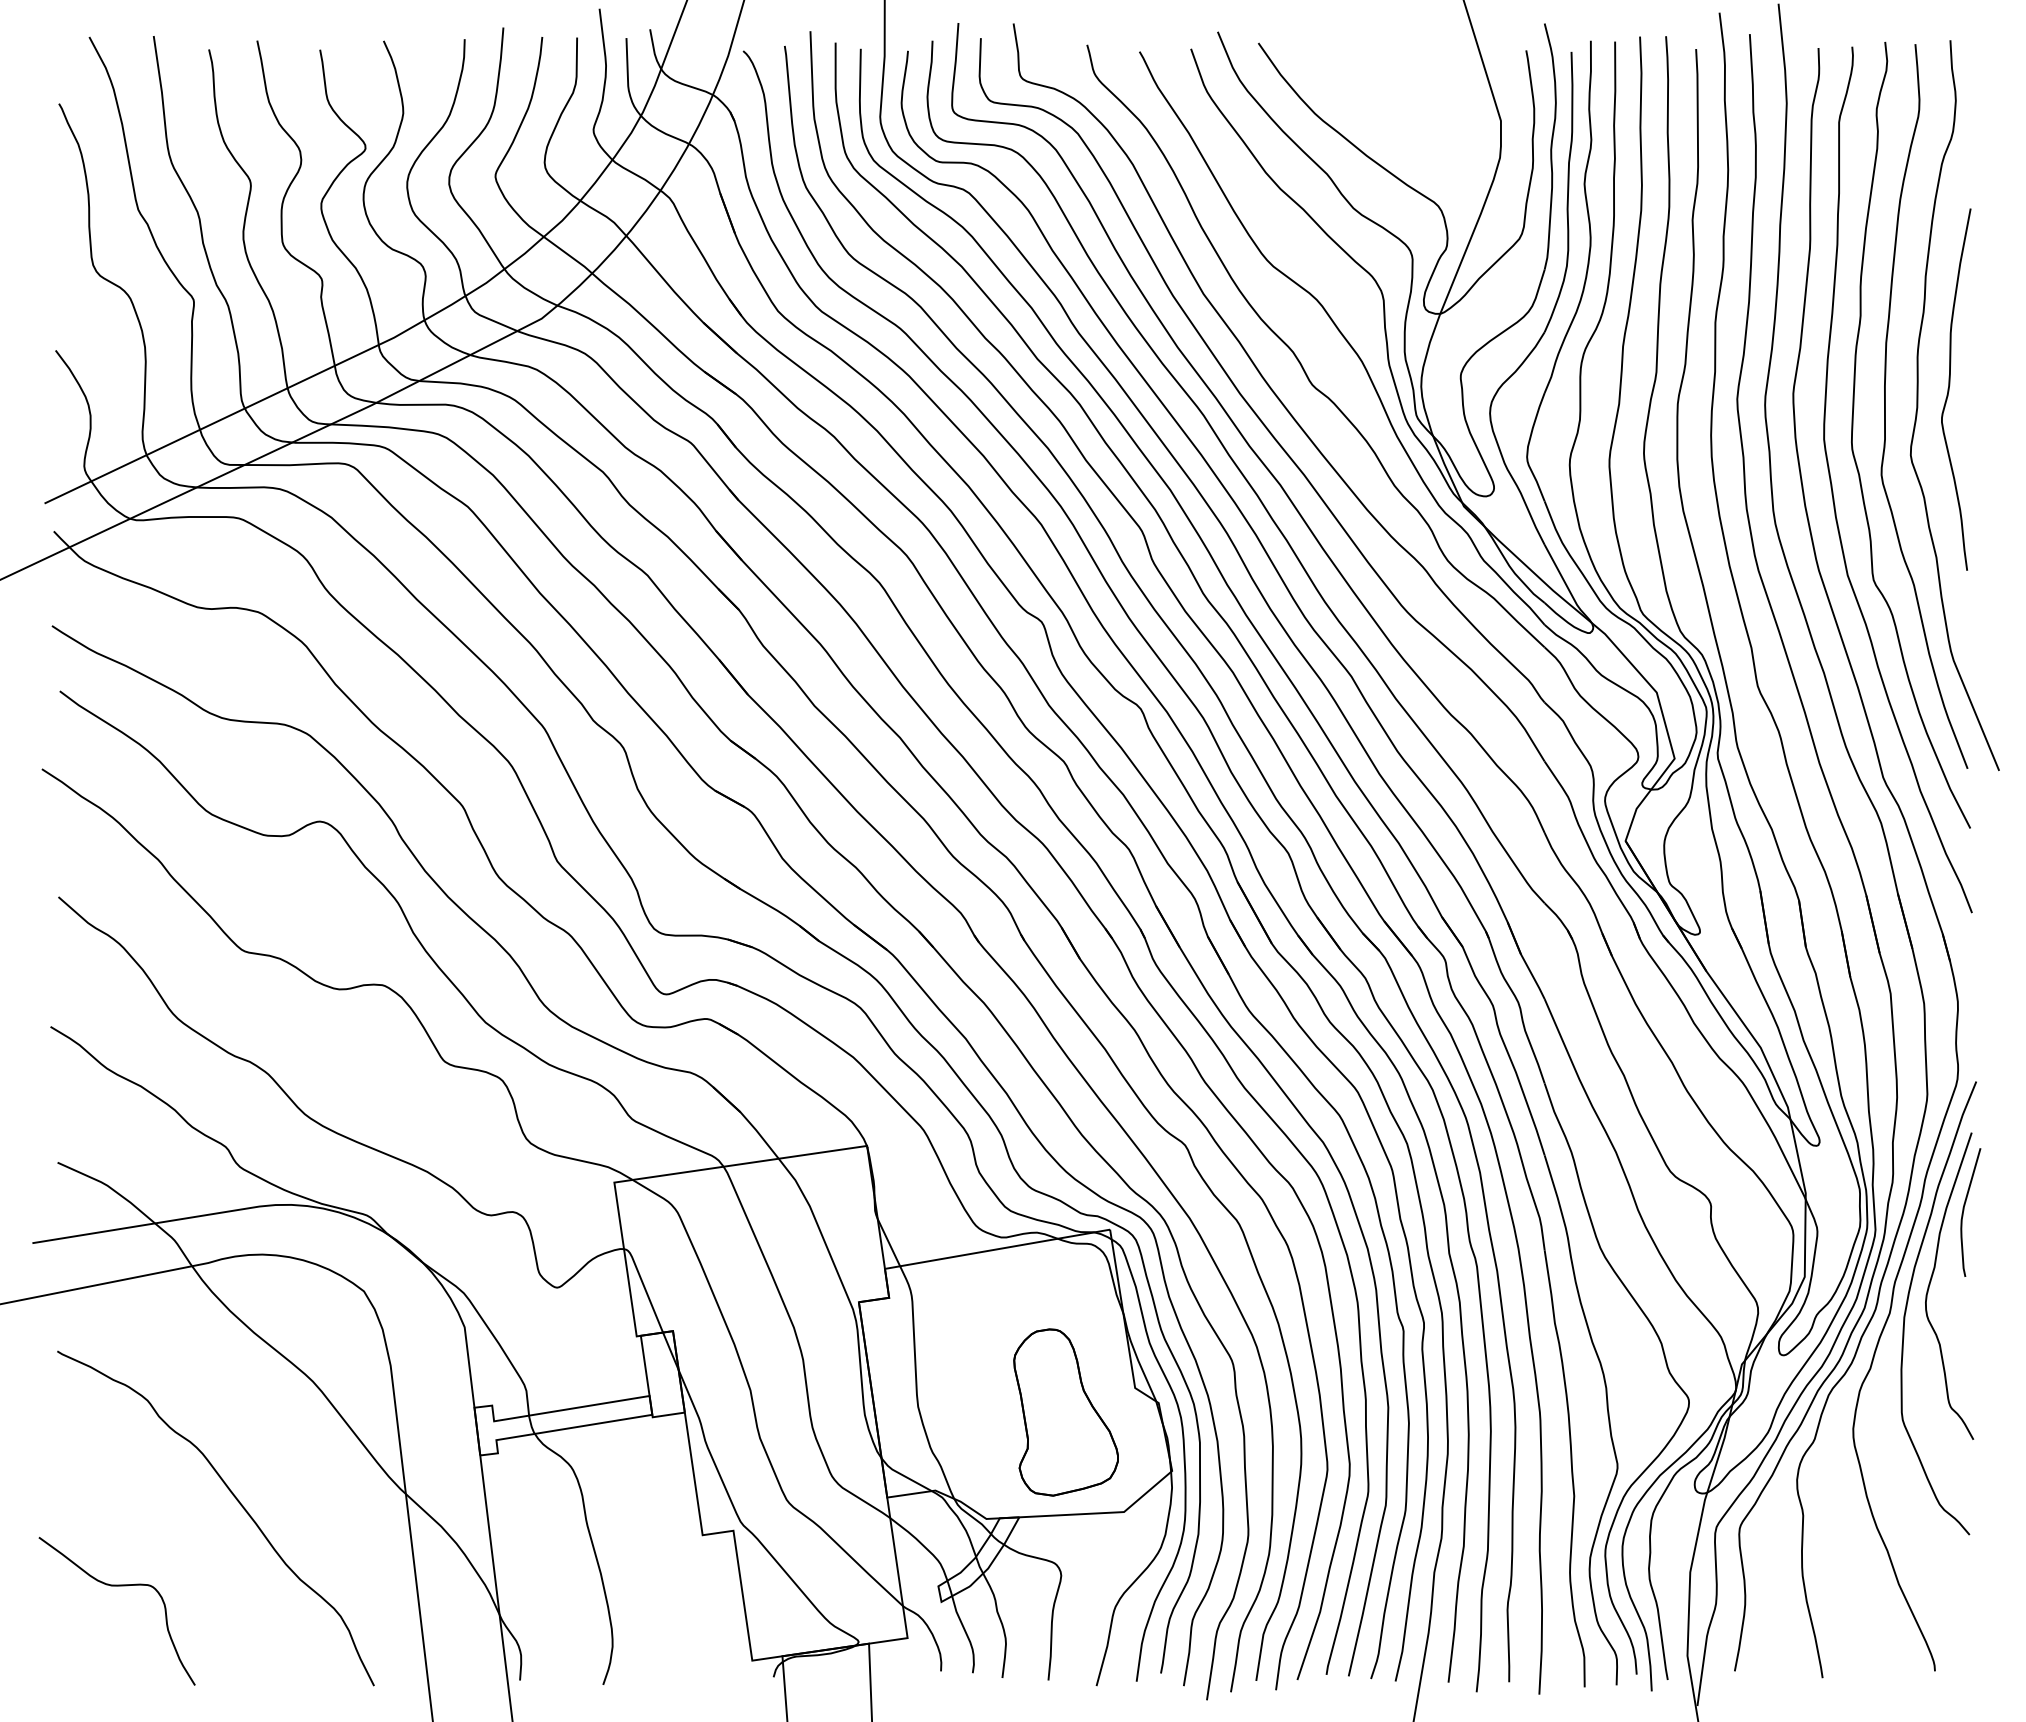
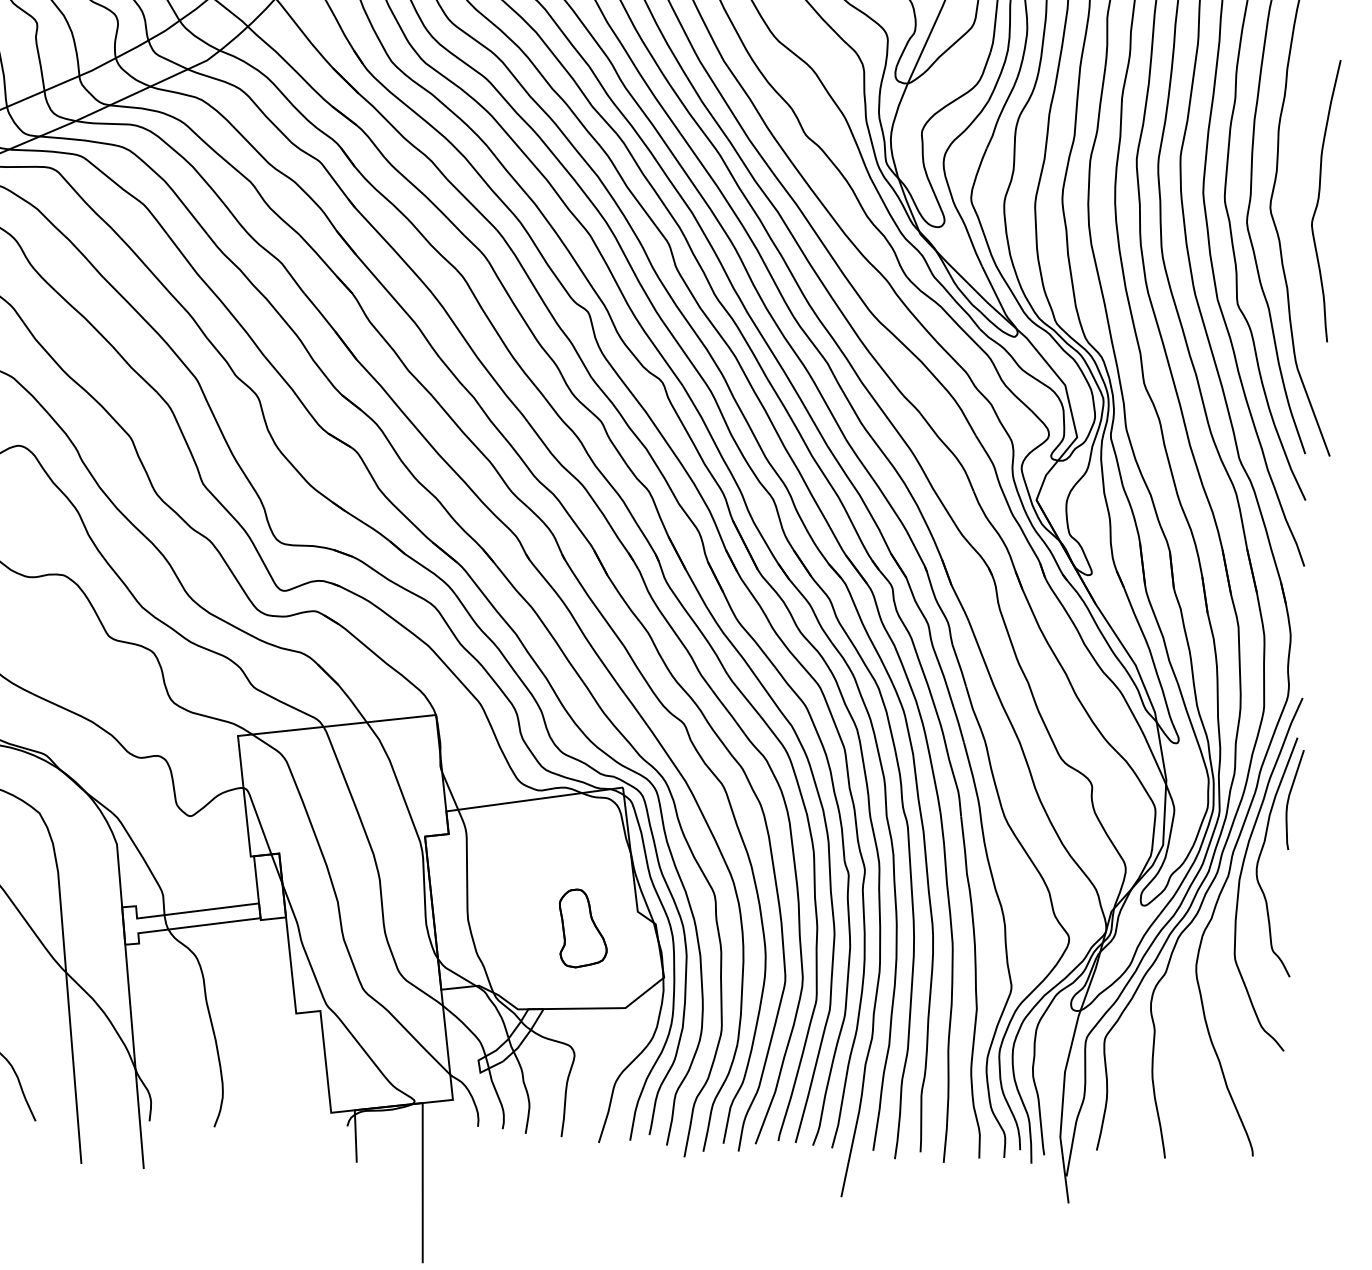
curve: (1949, 389) -> (1318, 200), moved
part: (1065, 1412) -> (582, 928), size x0.6

